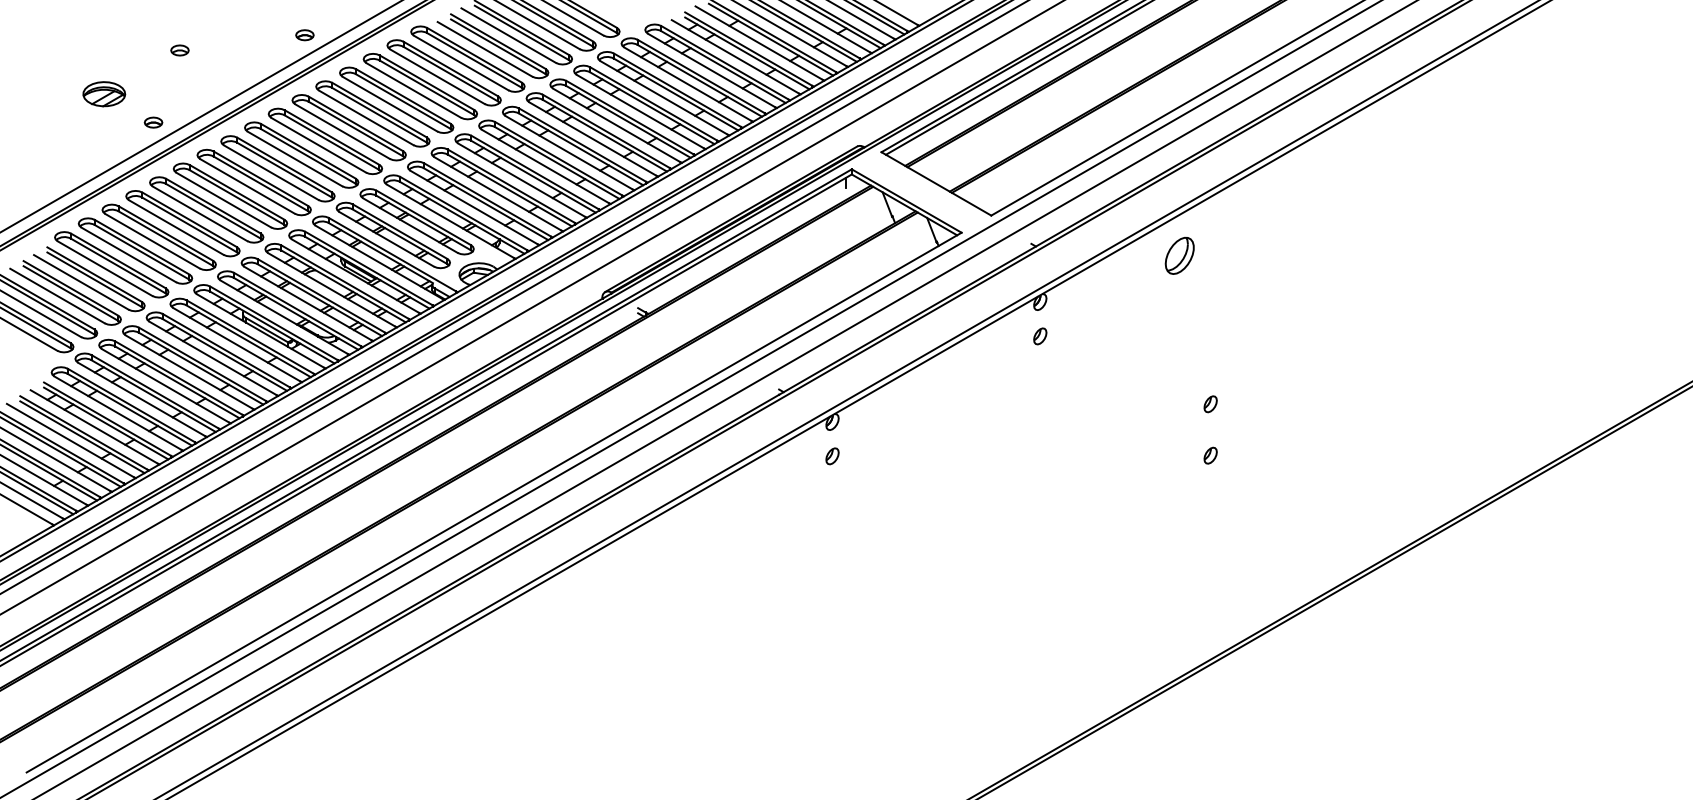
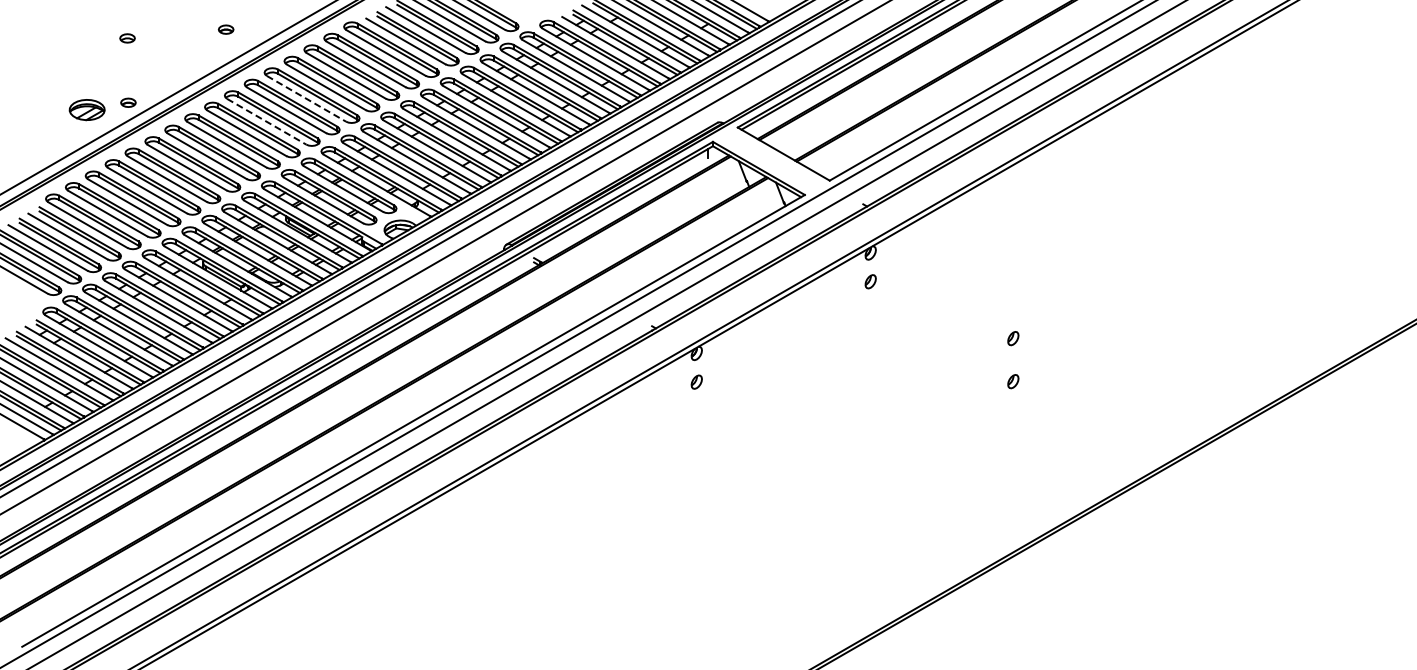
part: (304, 35) -> (225, 29), moved
part: (179, 50) -> (127, 38), moved
part: (103, 94) -> (86, 110), moved
line: (366, 117) -> (306, 98), solid -> dashed
line: (318, 144) -> (266, 121), solid -> dashed
part: (1179, 256) -> (987, 214), removed

